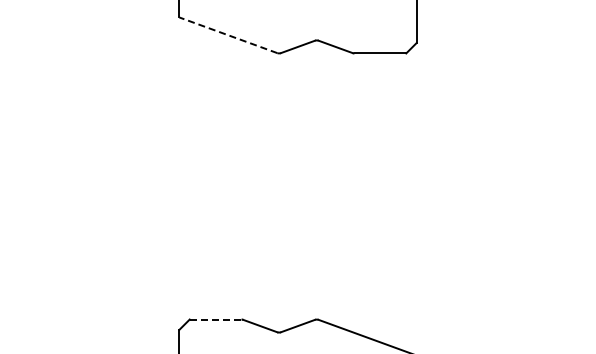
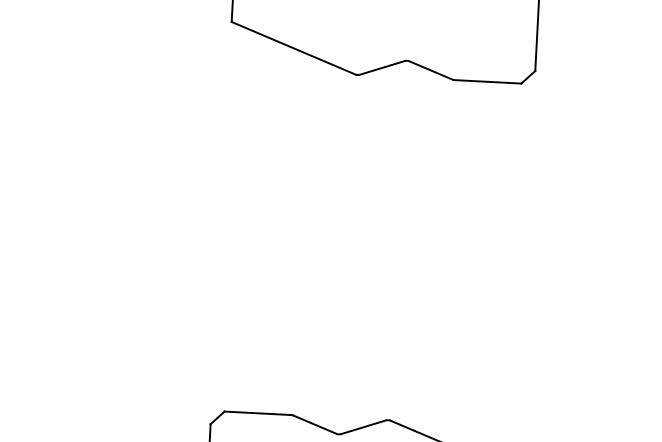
line: (227, 35) -> (292, 48), dashed -> solid
line: (215, 319) -> (257, 413), dashed -> solid

